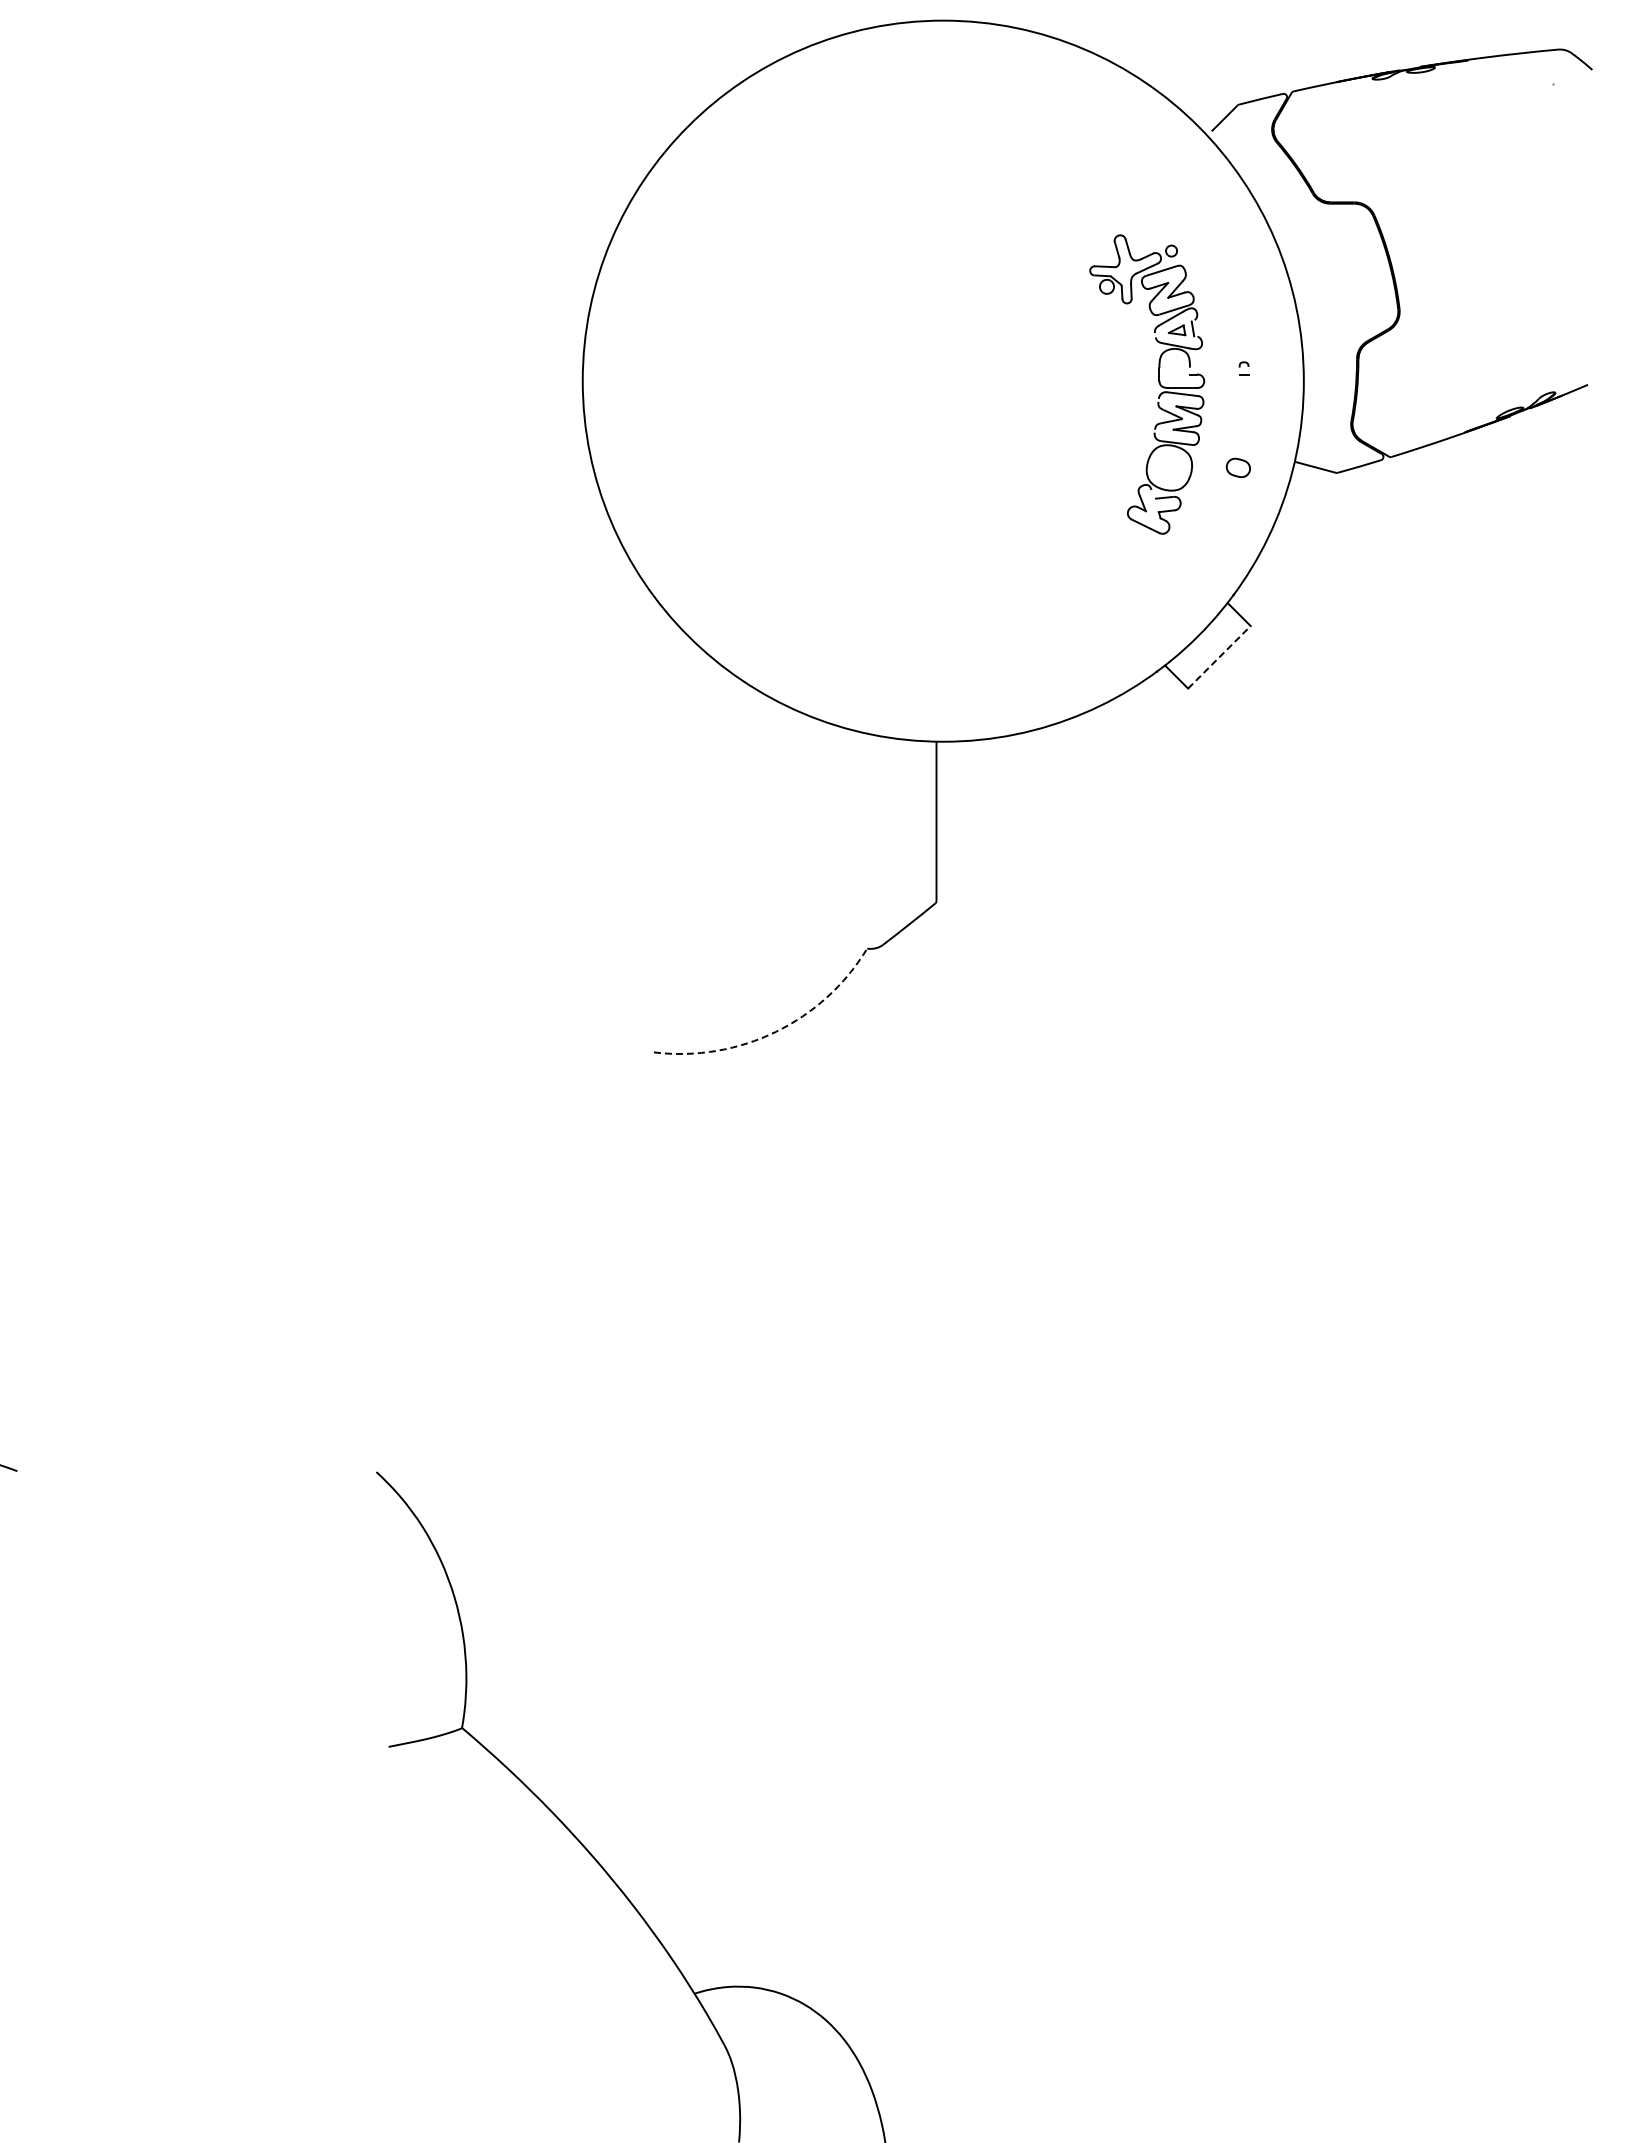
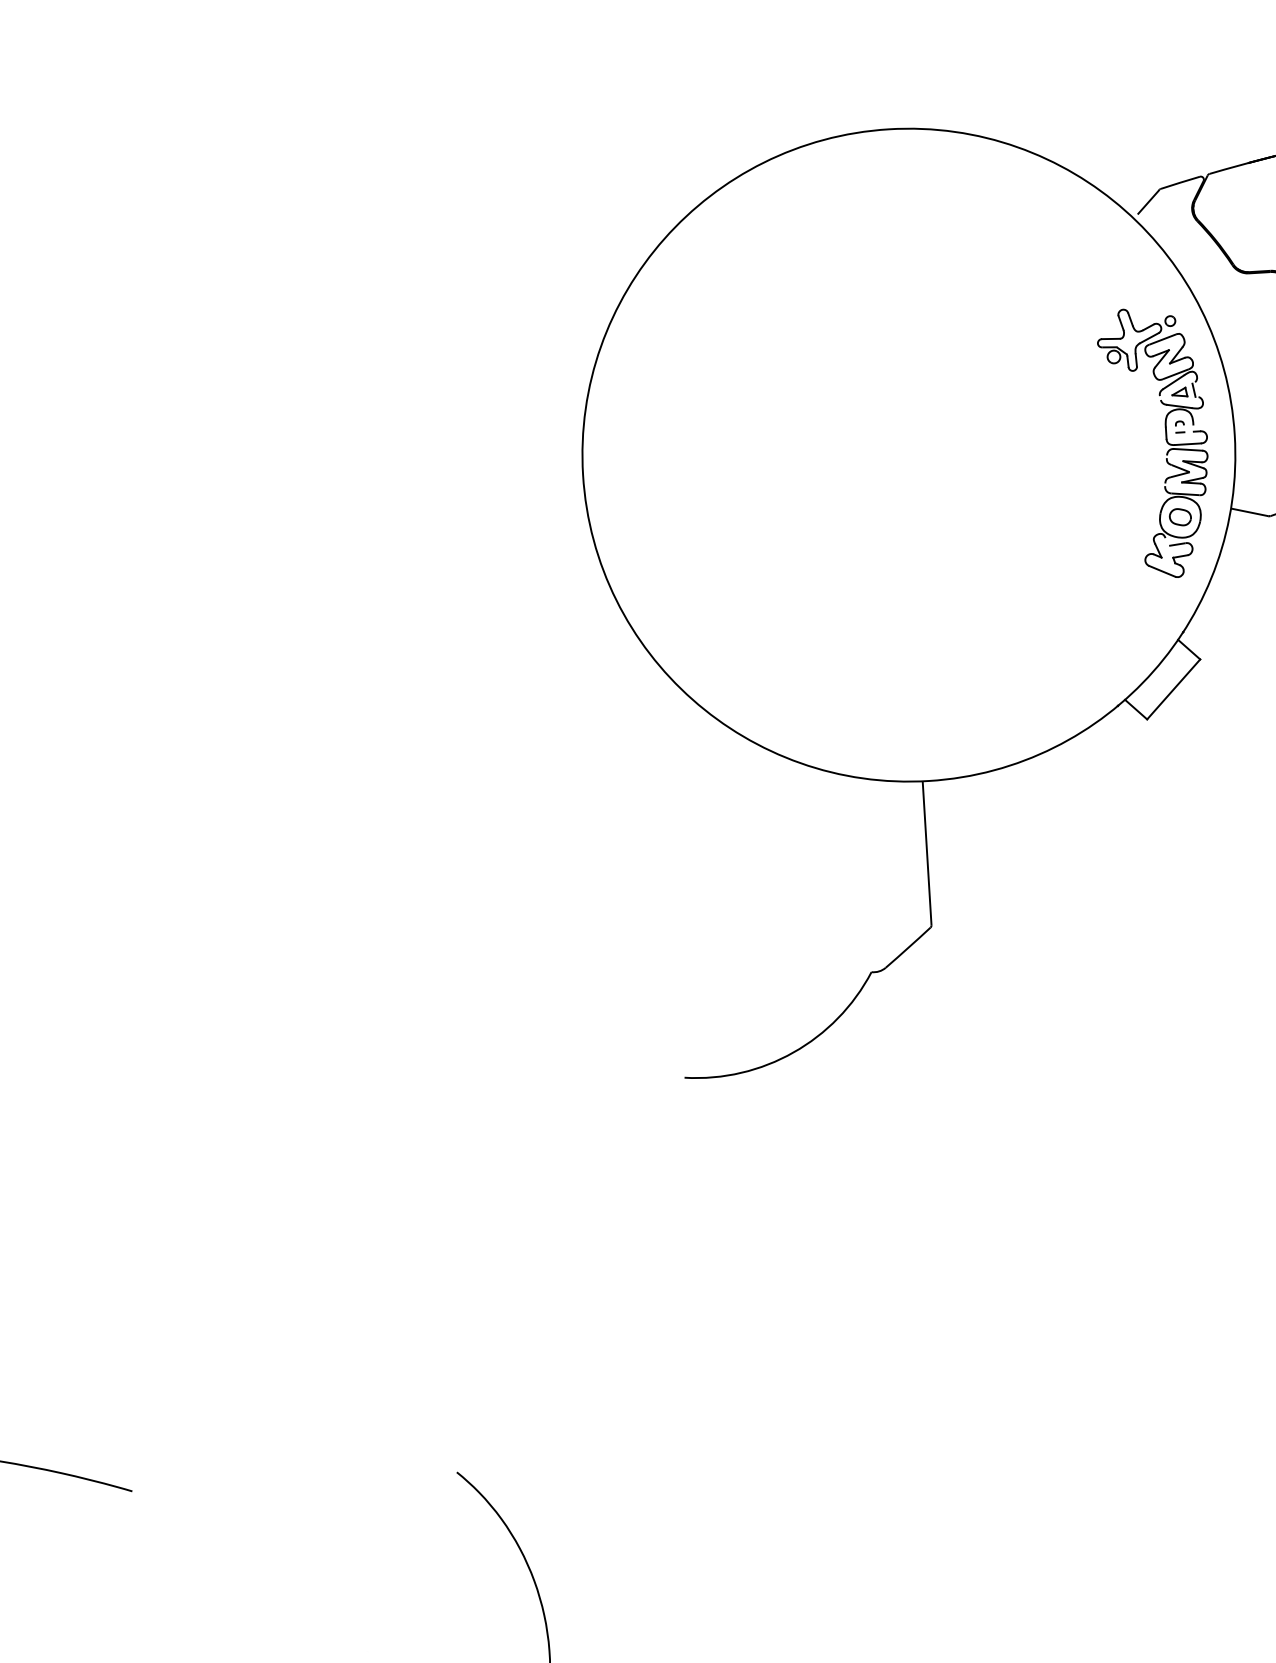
part: (1158, 383) -> (1165, 441), moved
line: (1219, 656) -> (1173, 688), dashed -> solid
arc: (775, 1031) -> (793, 1052), dashed -> solid

